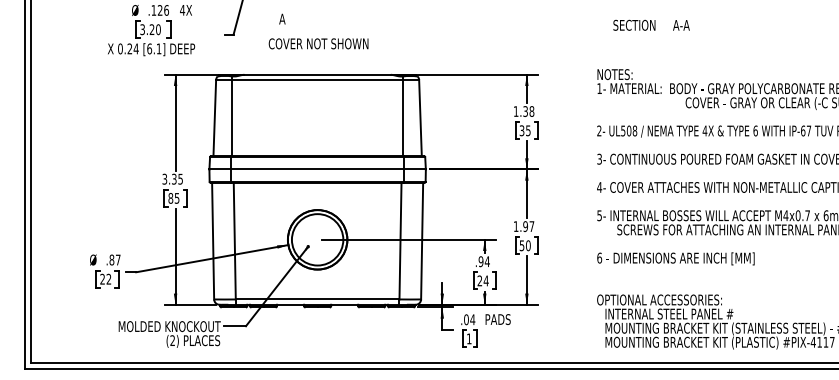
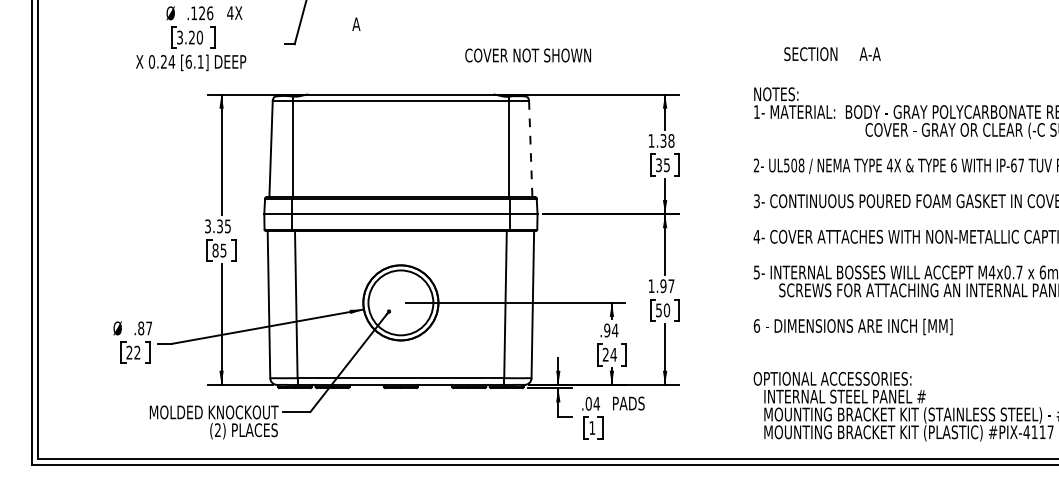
text: (651, 25) -> (832, 54), moved
text: (318, 43) -> (527, 55), moved
line: (420, 118) -> (530, 149), solid -> dashed

